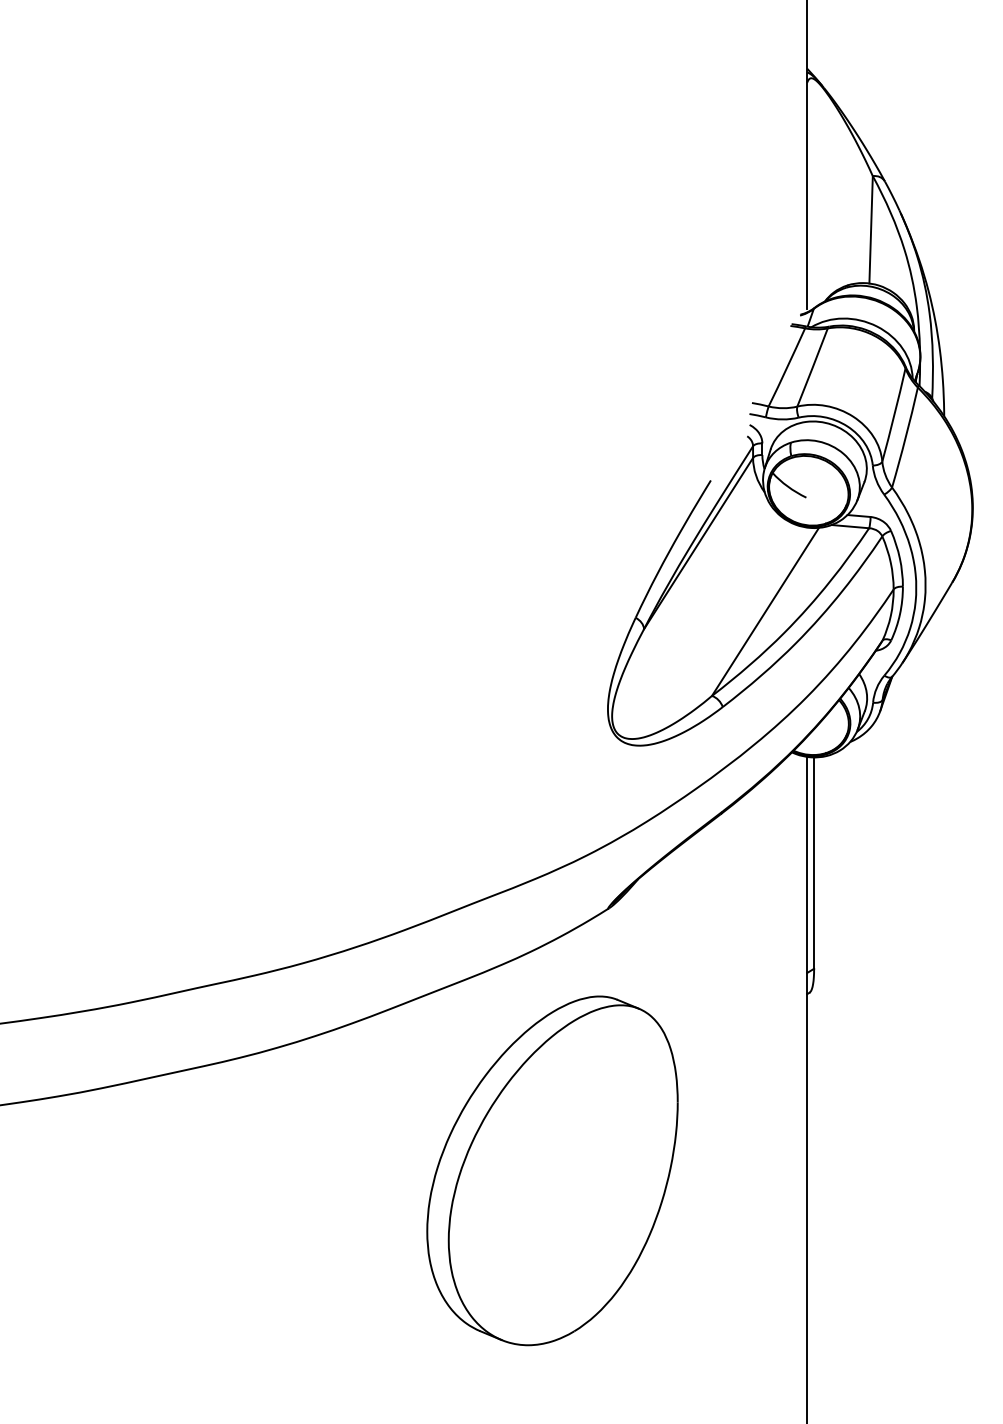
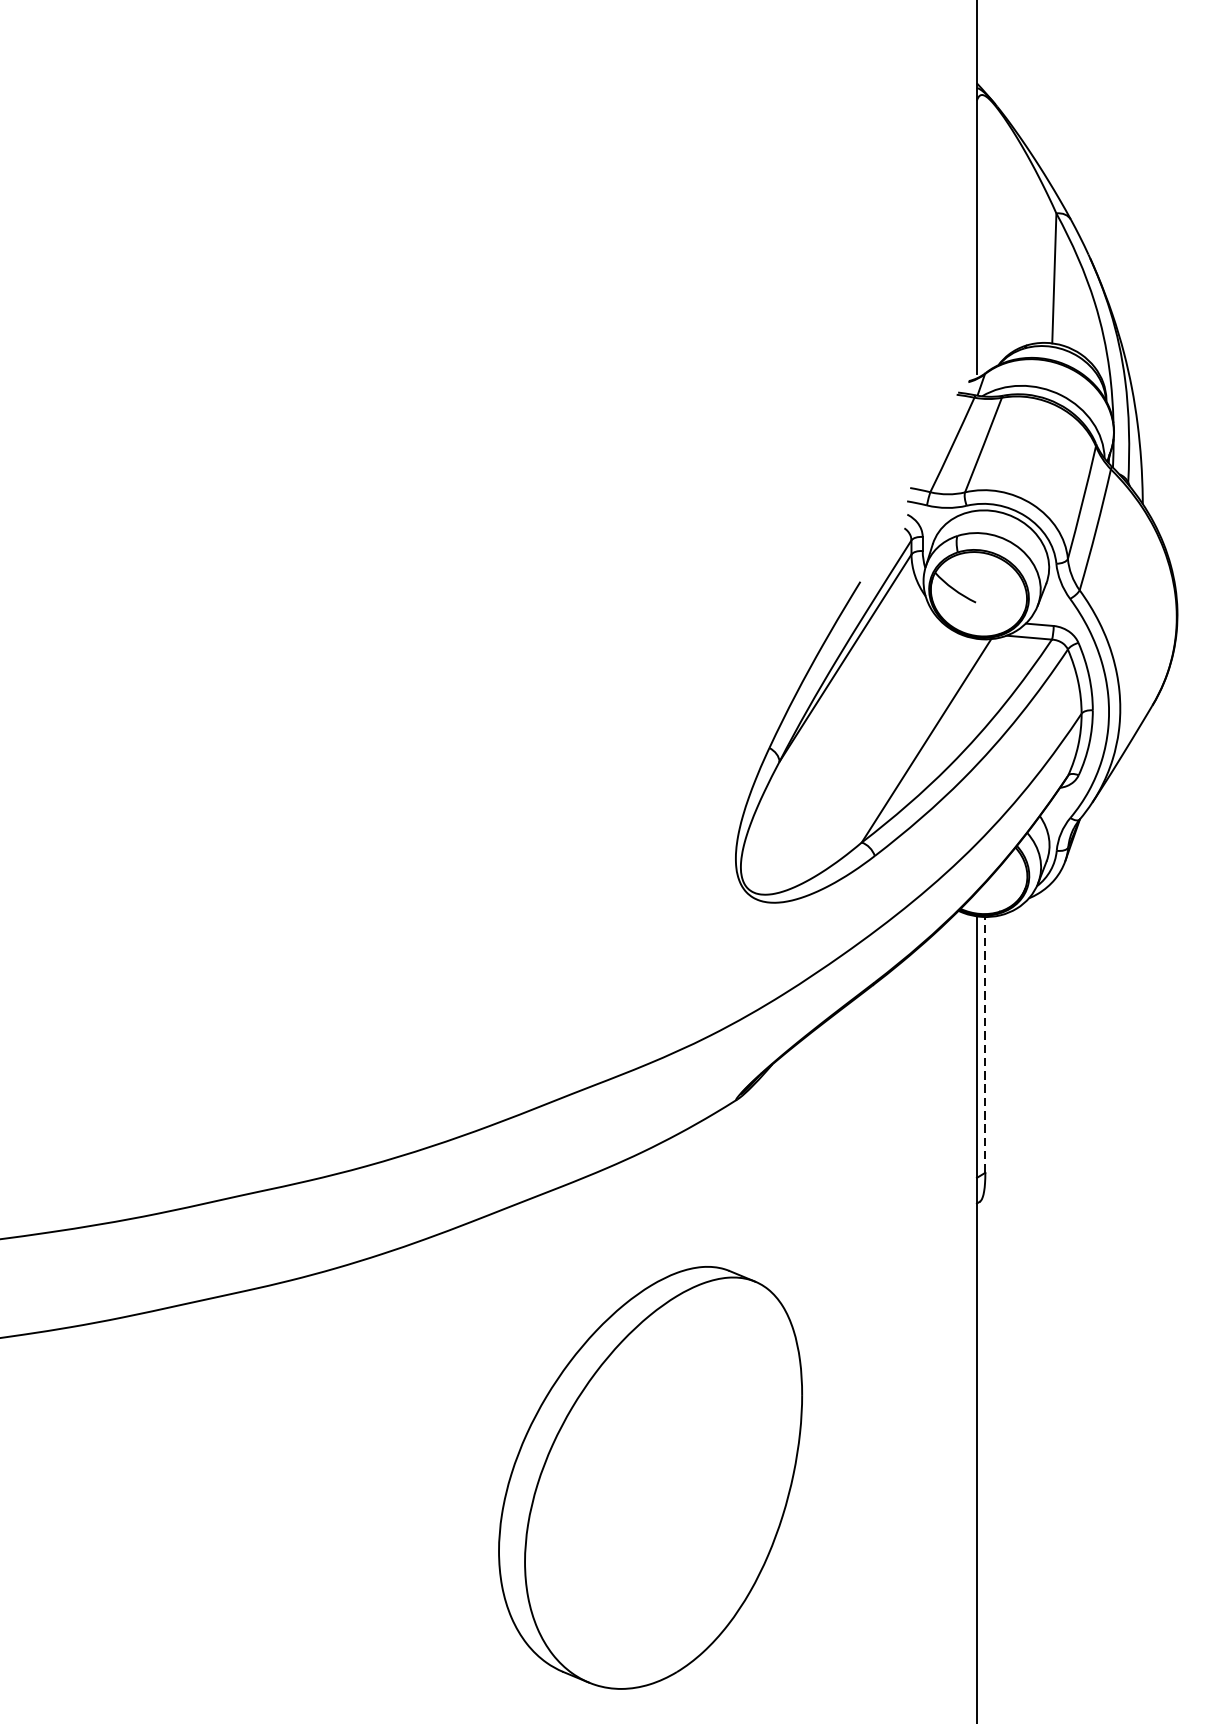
line: (814, 863) -> (985, 1045), solid -> dashed
part: (552, 1170) -> (650, 1477), moved

